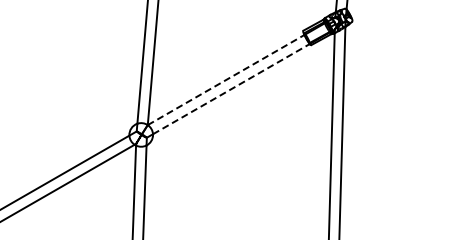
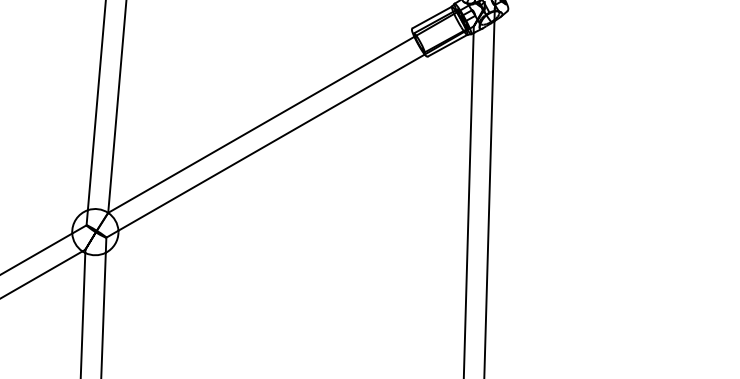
line: (226, 79) -> (262, 123), dashed -> solid
line: (231, 88) -> (271, 141), dashed -> solid

